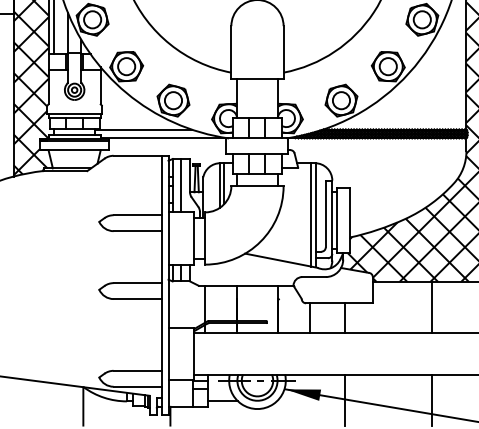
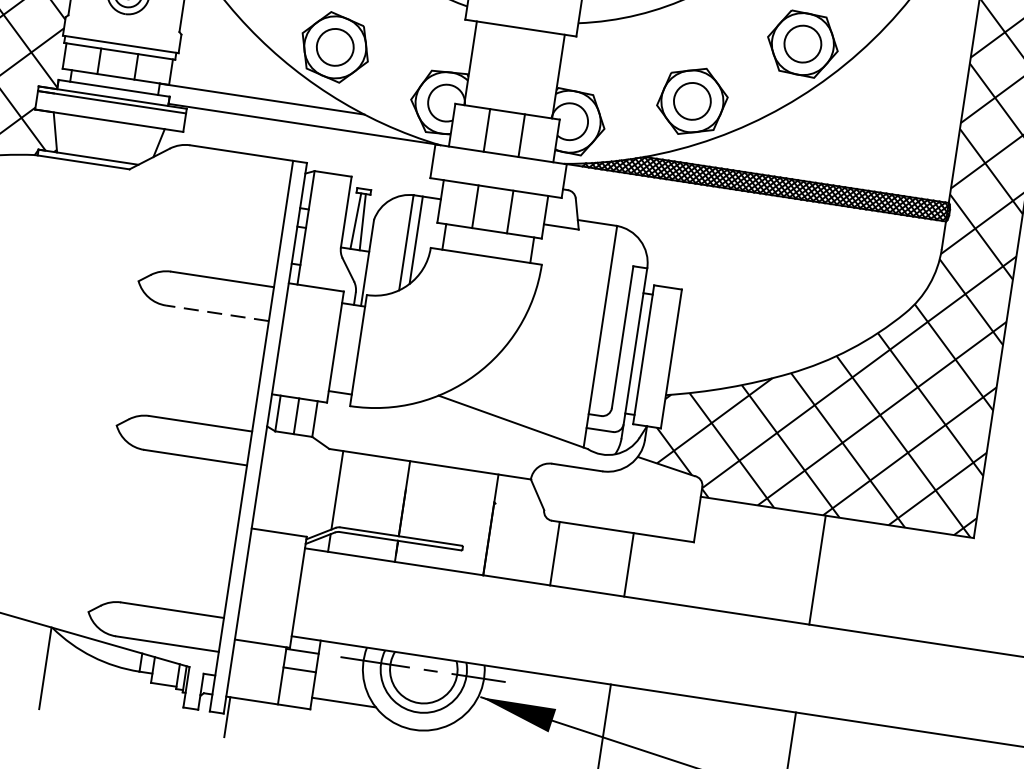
line: (181, 185) -> (325, 230), removed
line: (311, 214) -> (592, 333), removed
line: (137, 231) -> (216, 313), solid -> dashed

